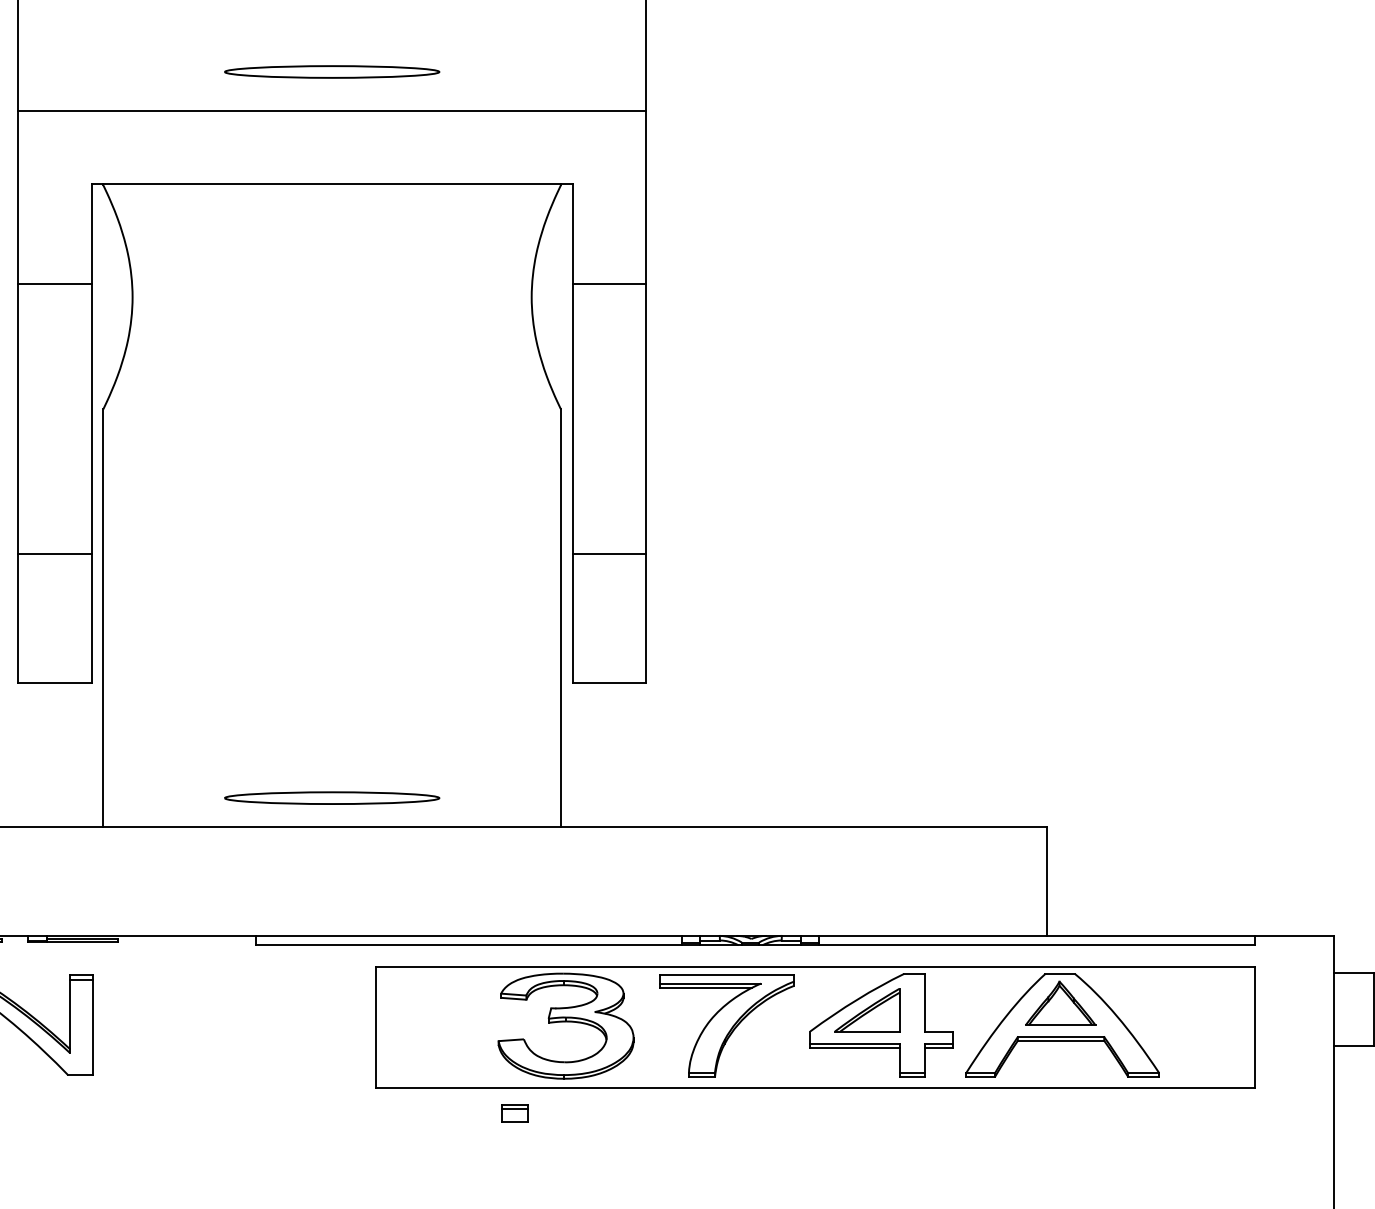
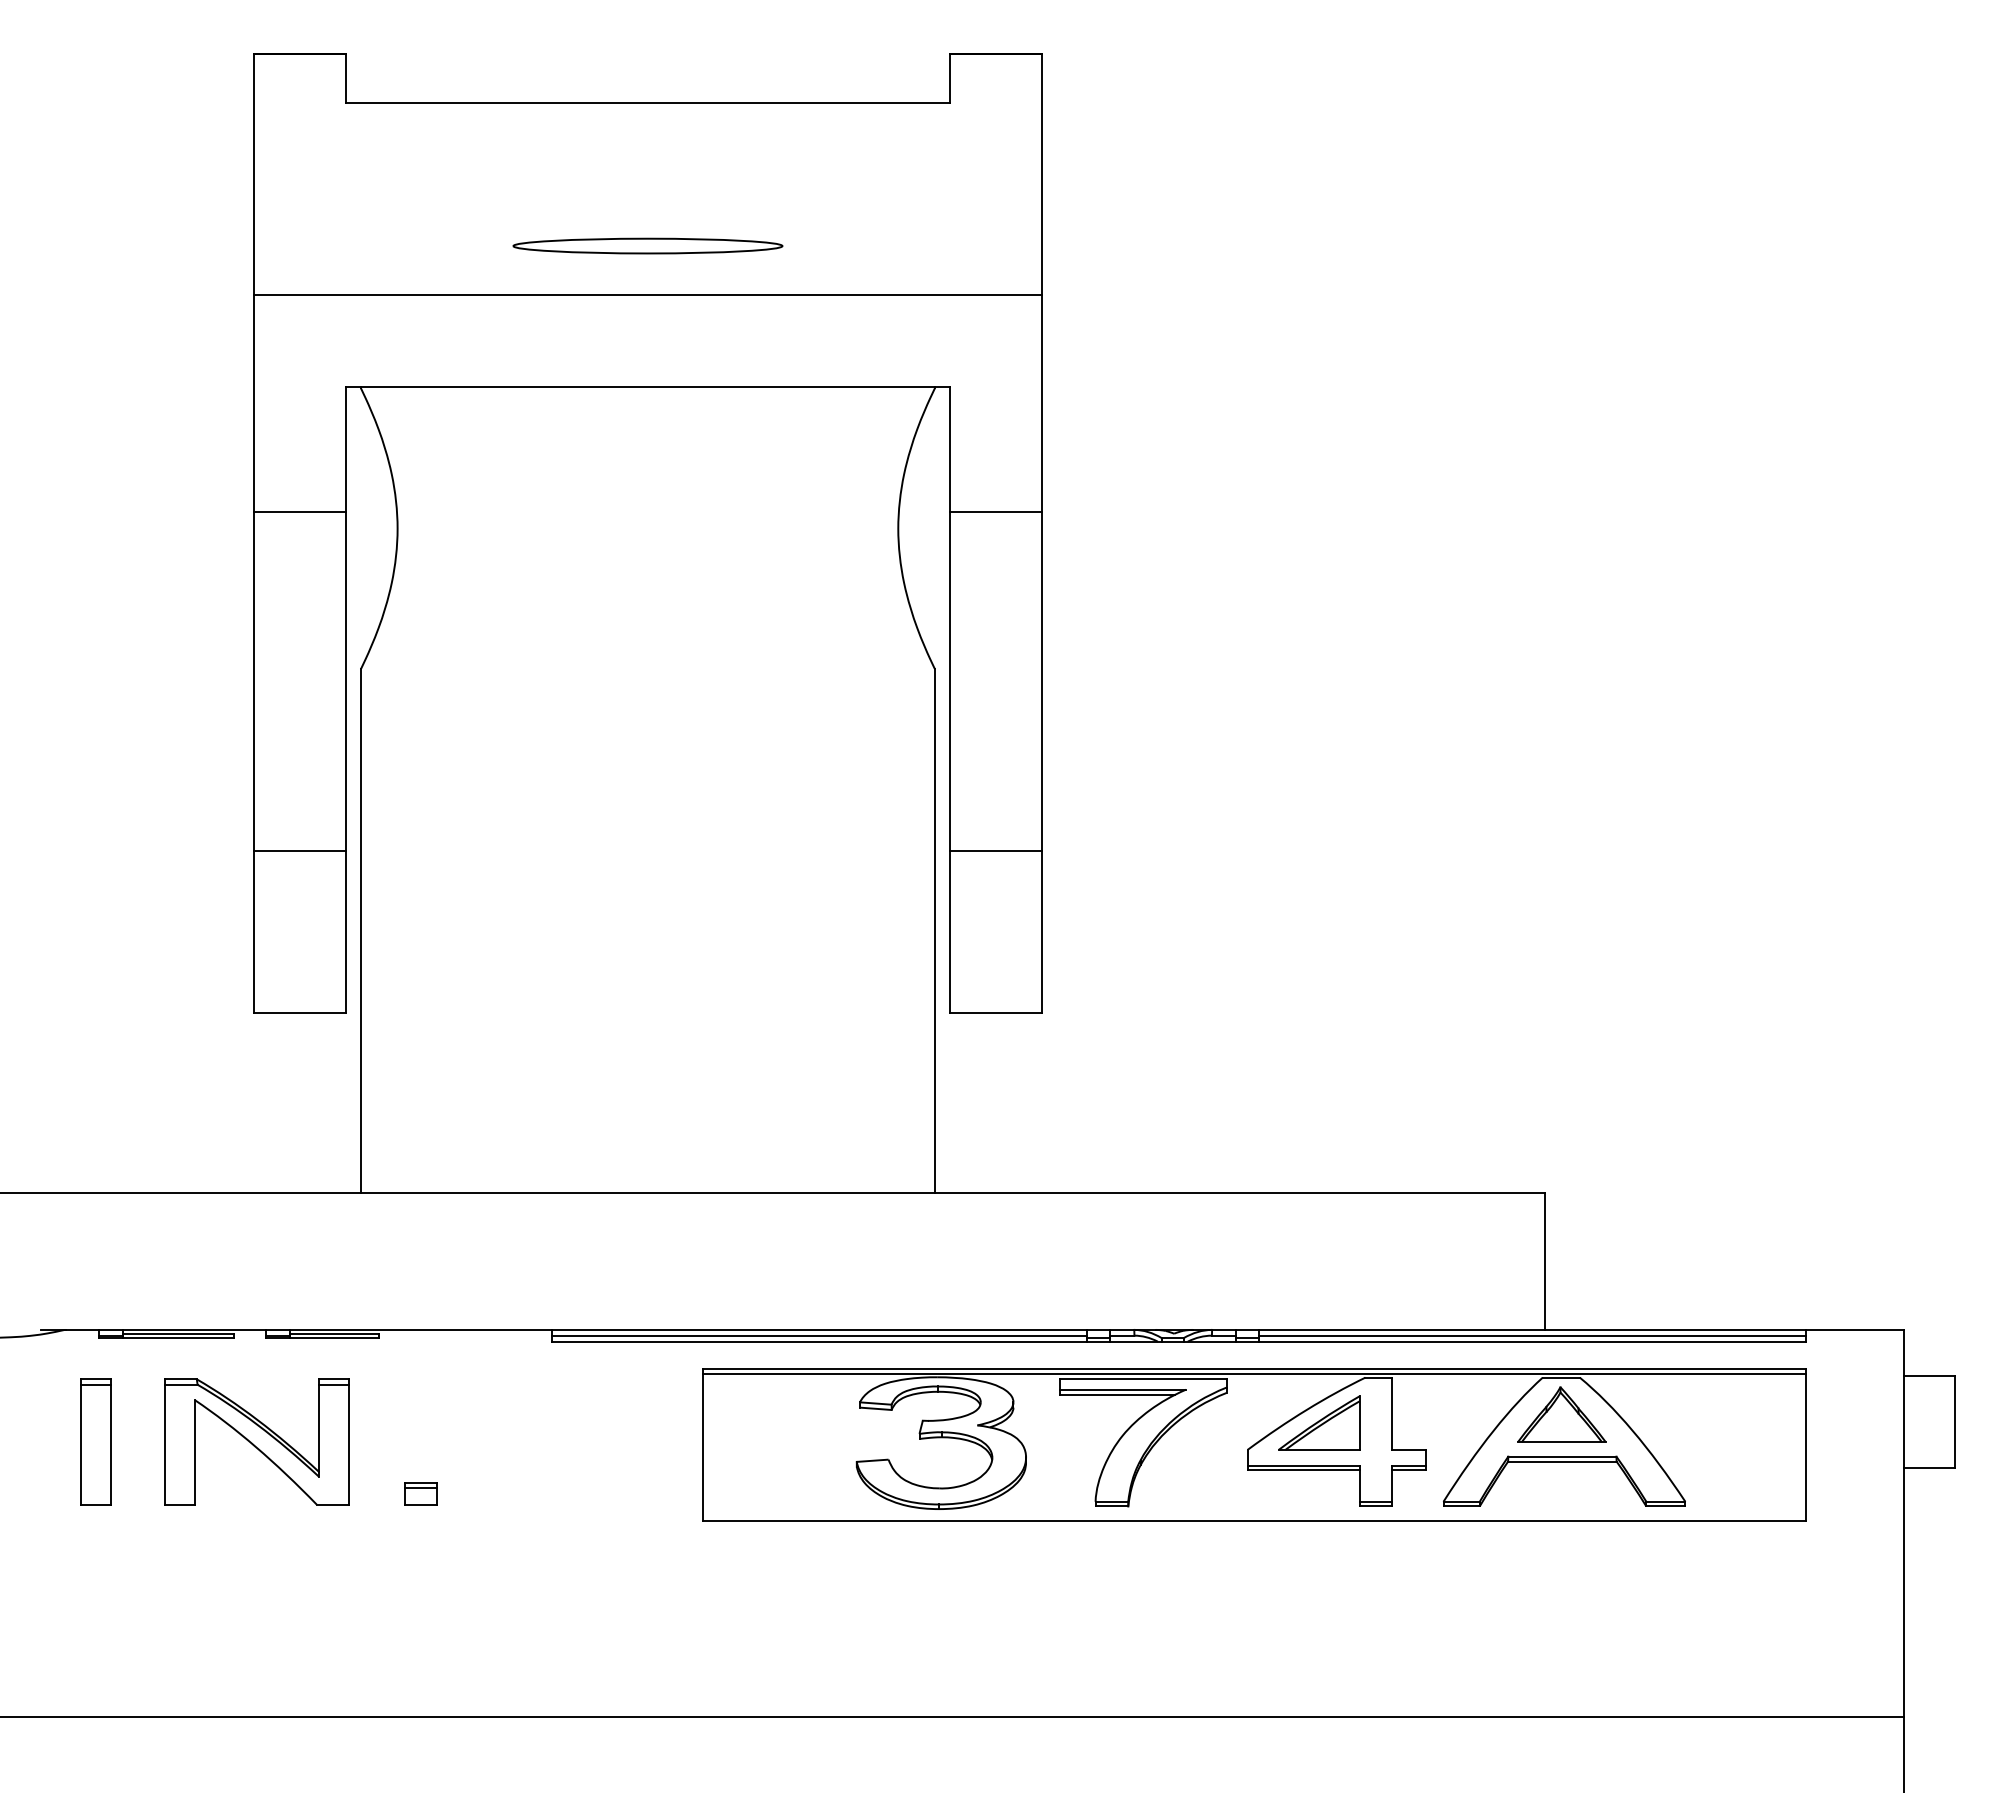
part: (331, 797) -> (647, 1156), removed
line: (468, 940) -> (819, 1335), added
line: (1037, 940) -> (1532, 1335), added
line: (815, 971) -> (1254, 1374), added
part: (514, 1113) -> (420, 1493), moved

